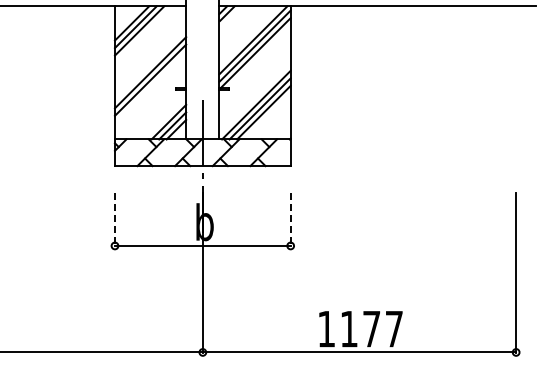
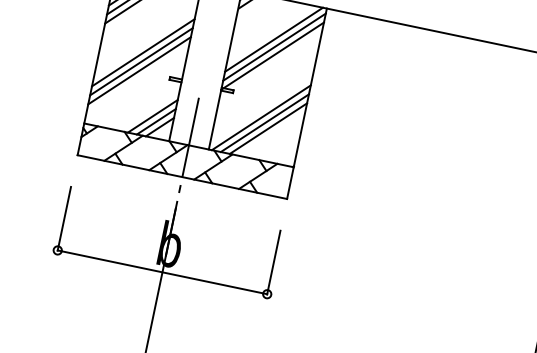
line: (150, 87) -> (139, 70), added
line: (114, 219) -> (63, 218), dashed -> solid
line: (290, 219) -> (273, 262), dashed -> solid

